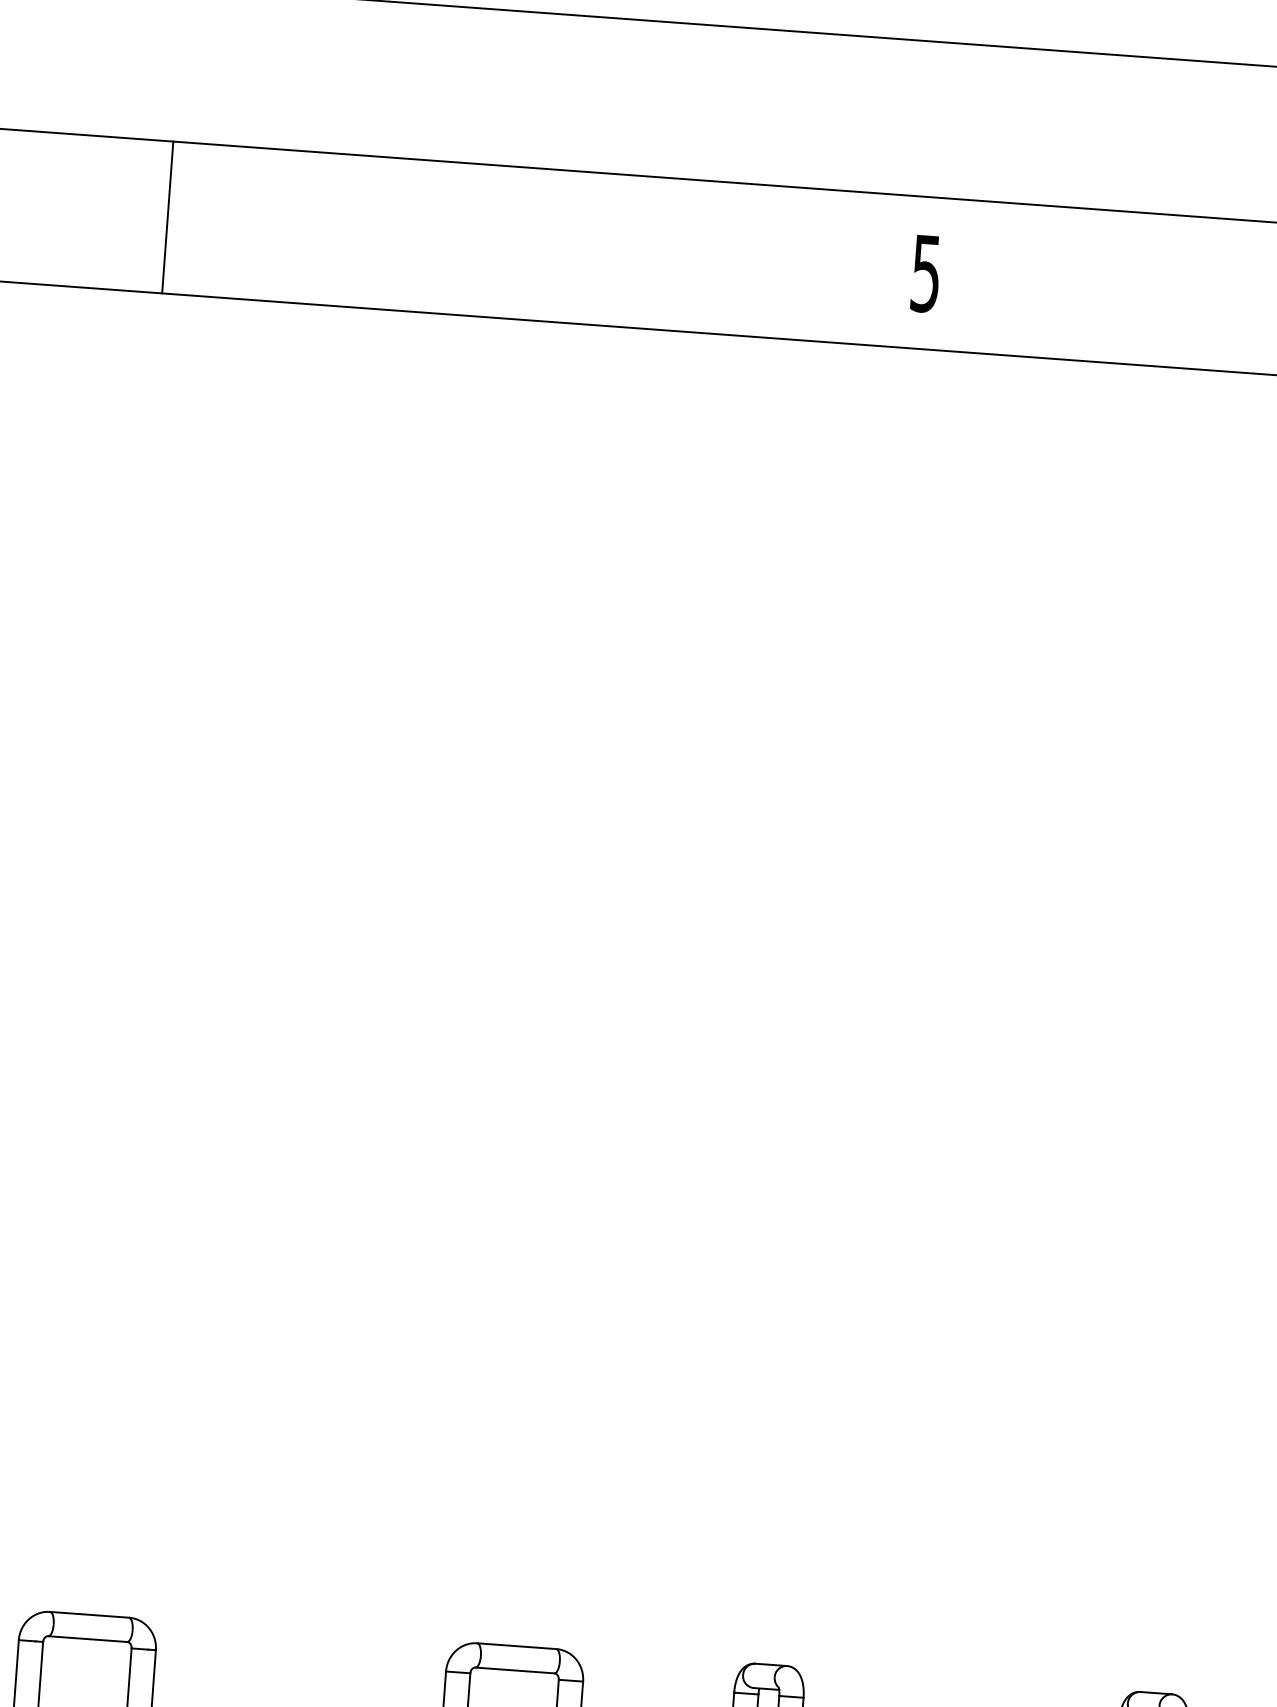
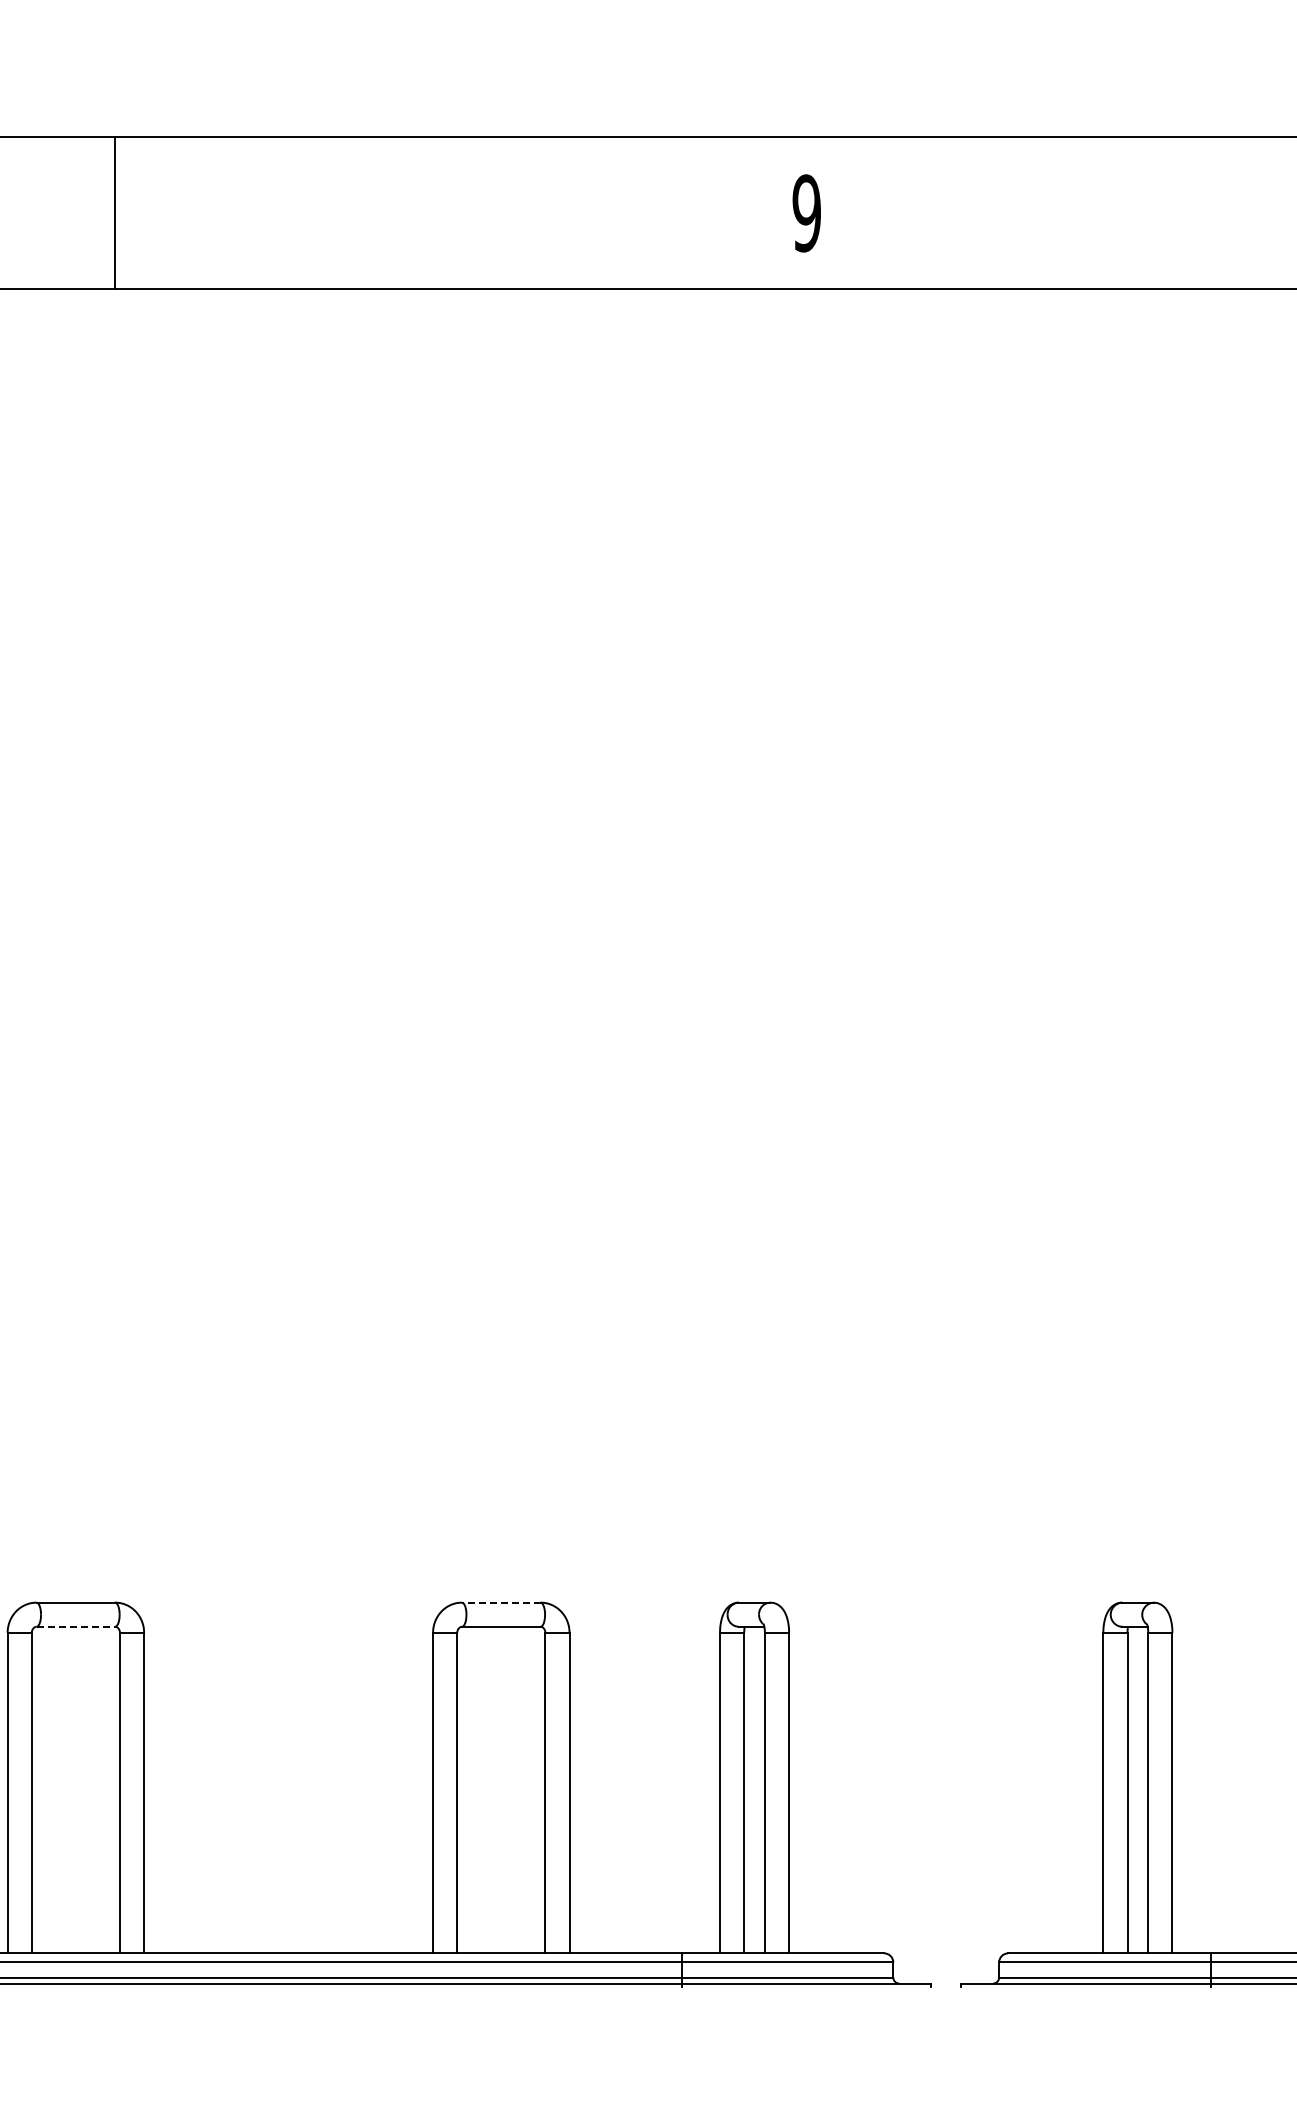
line: (167, 217) -> (114, 212), moved
text: (925, 273) -> (806, 213), 5 -> 9
line: (88, 1638) -> (76, 1626), solid -> dashed
line: (516, 1645) -> (500, 1602), solid -> dashed

